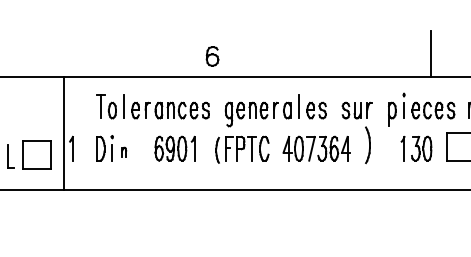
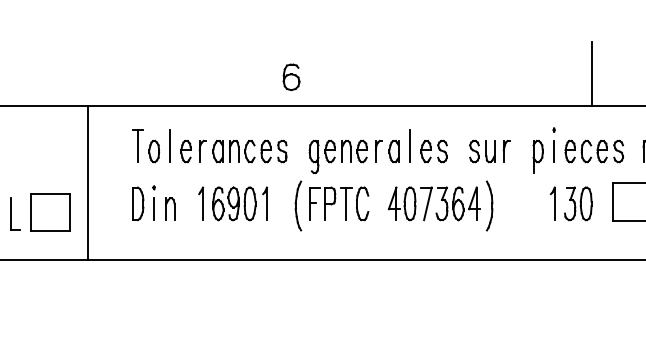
part: (367, 144) -> (489, 205), moved
part: (71, 148) -> (201, 203), moved
part: (217, 150) -> (298, 205), size x1.43
part: (124, 152) -> (170, 208), size x1.67

